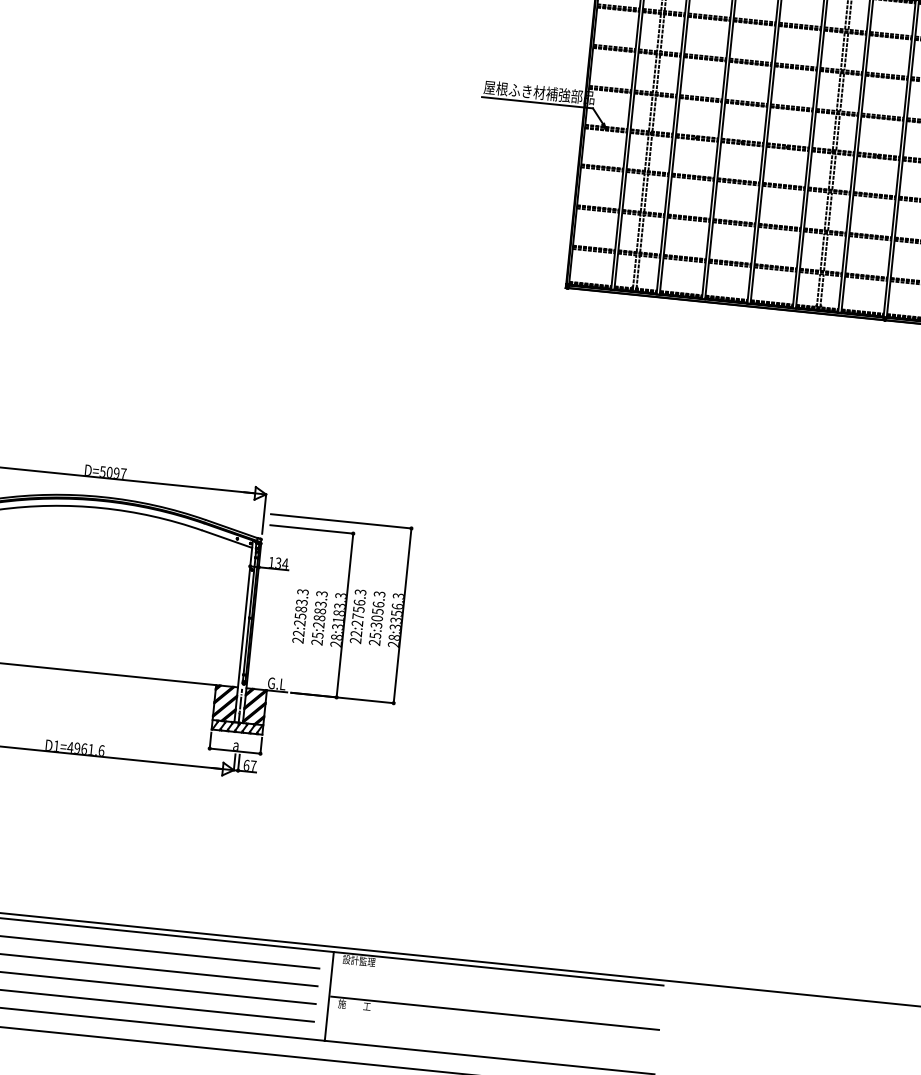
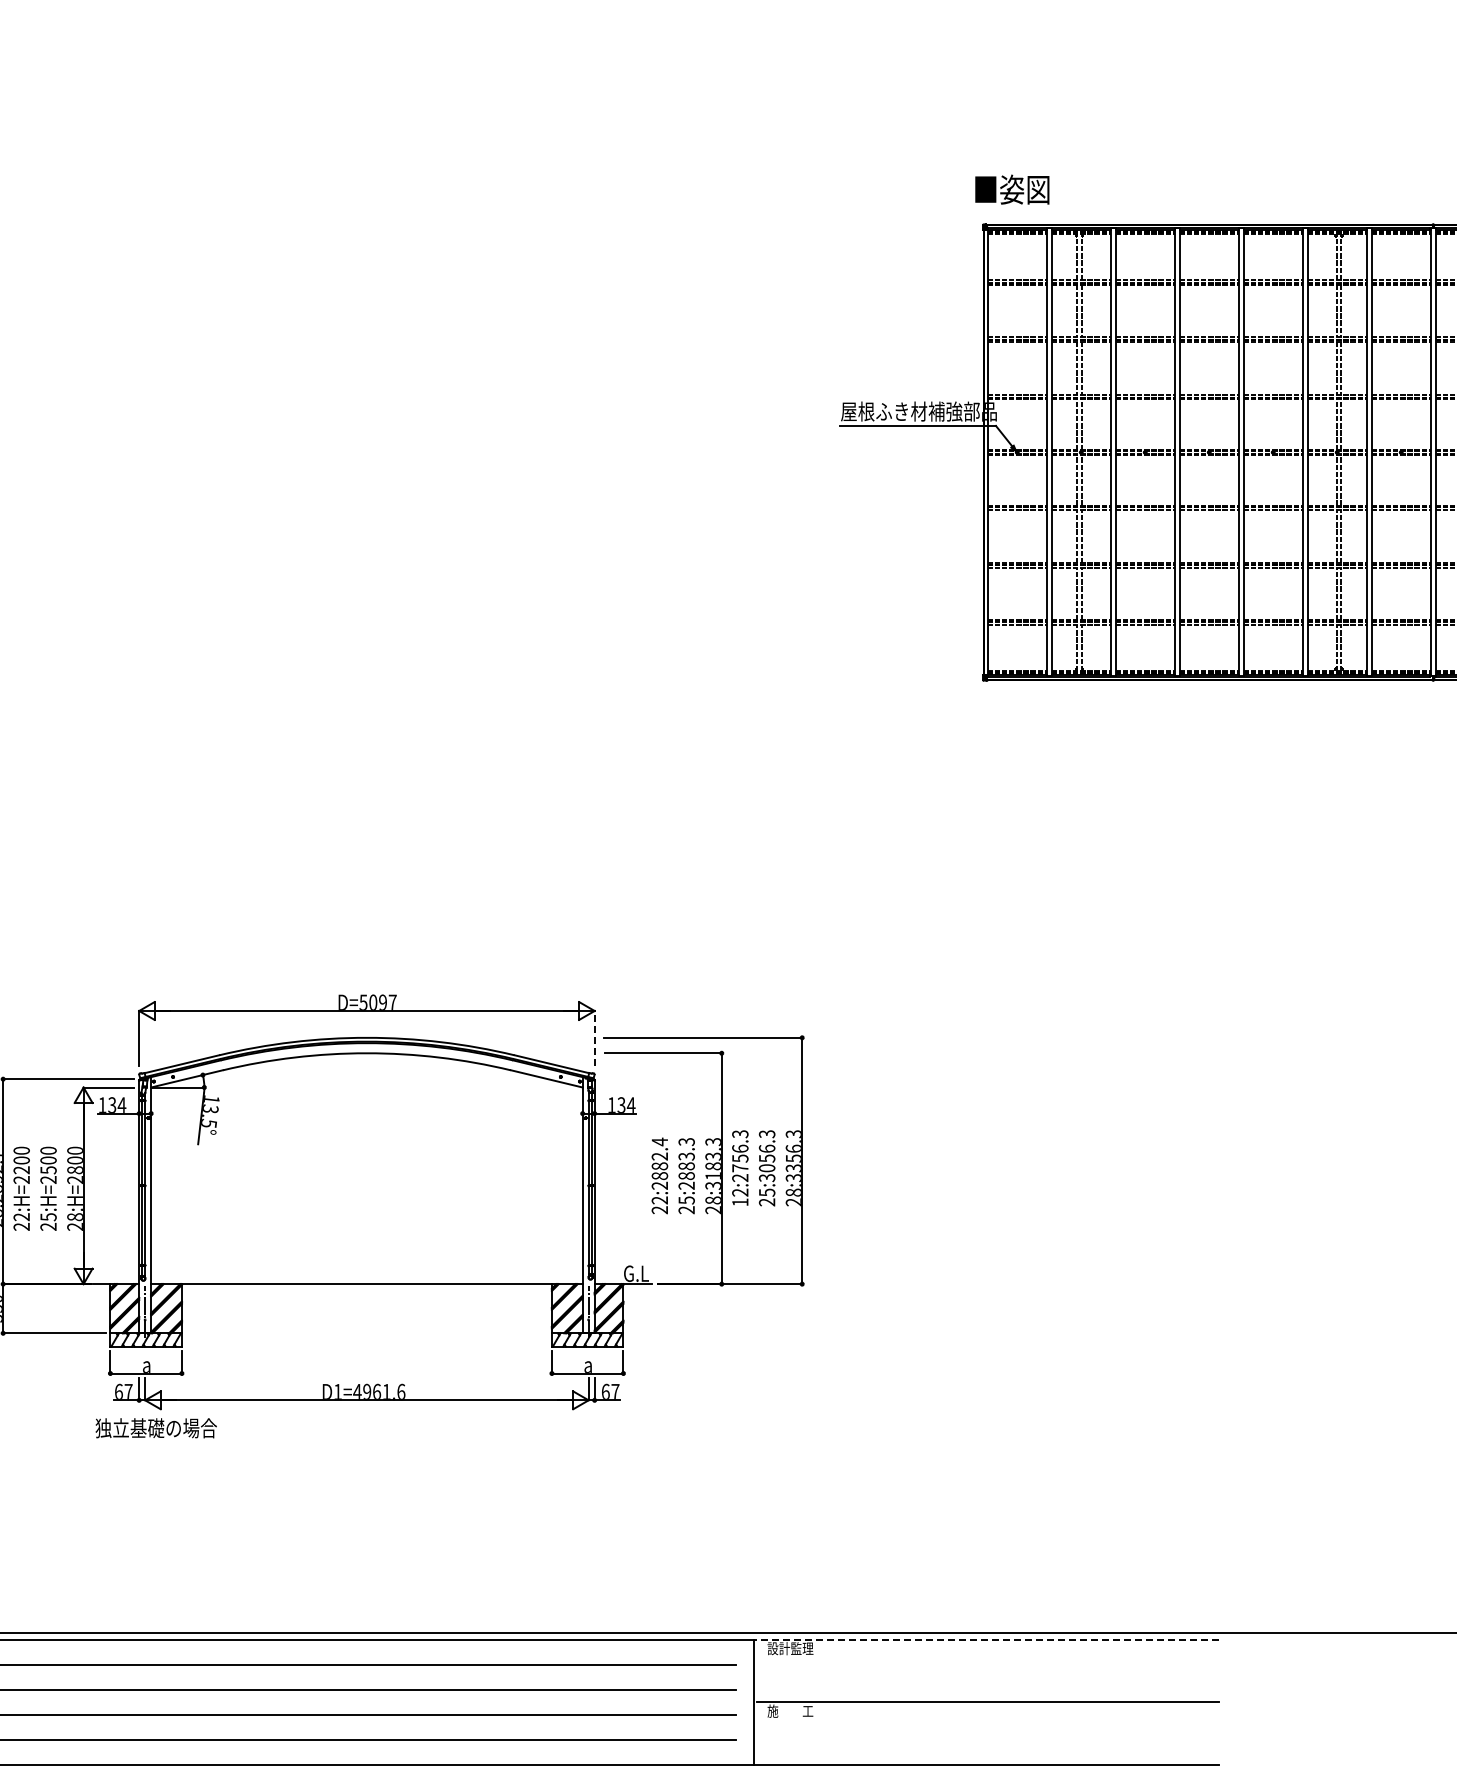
line: (264, 513) -> (594, 1038), solid -> dashed
text: (301, 603) -> (659, 1158), 22:2583.3 -> 22:2882.4
text: (355, 640) -> (740, 1202), 22:2756.3 -> 12:2756.3
line: (498, 968) -> (985, 1639), solid -> dashed

